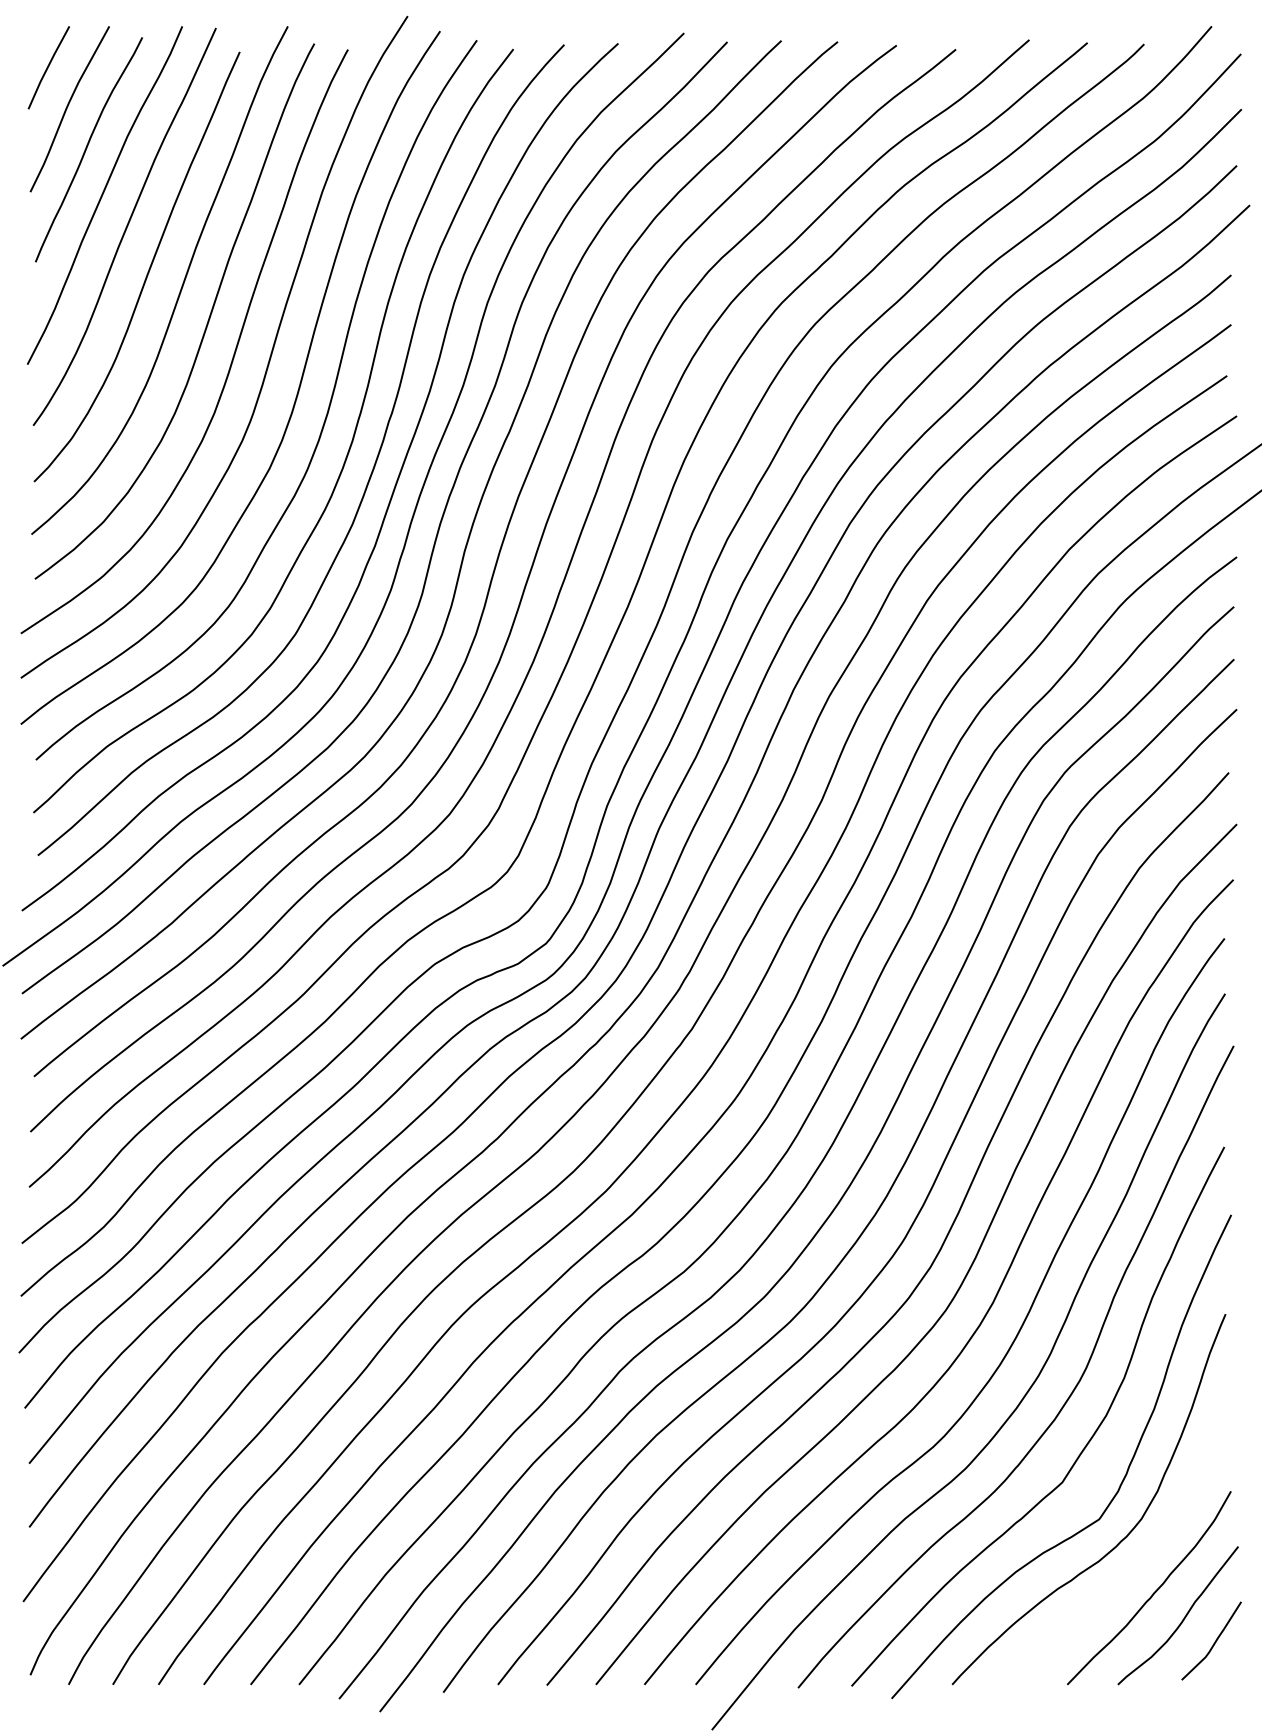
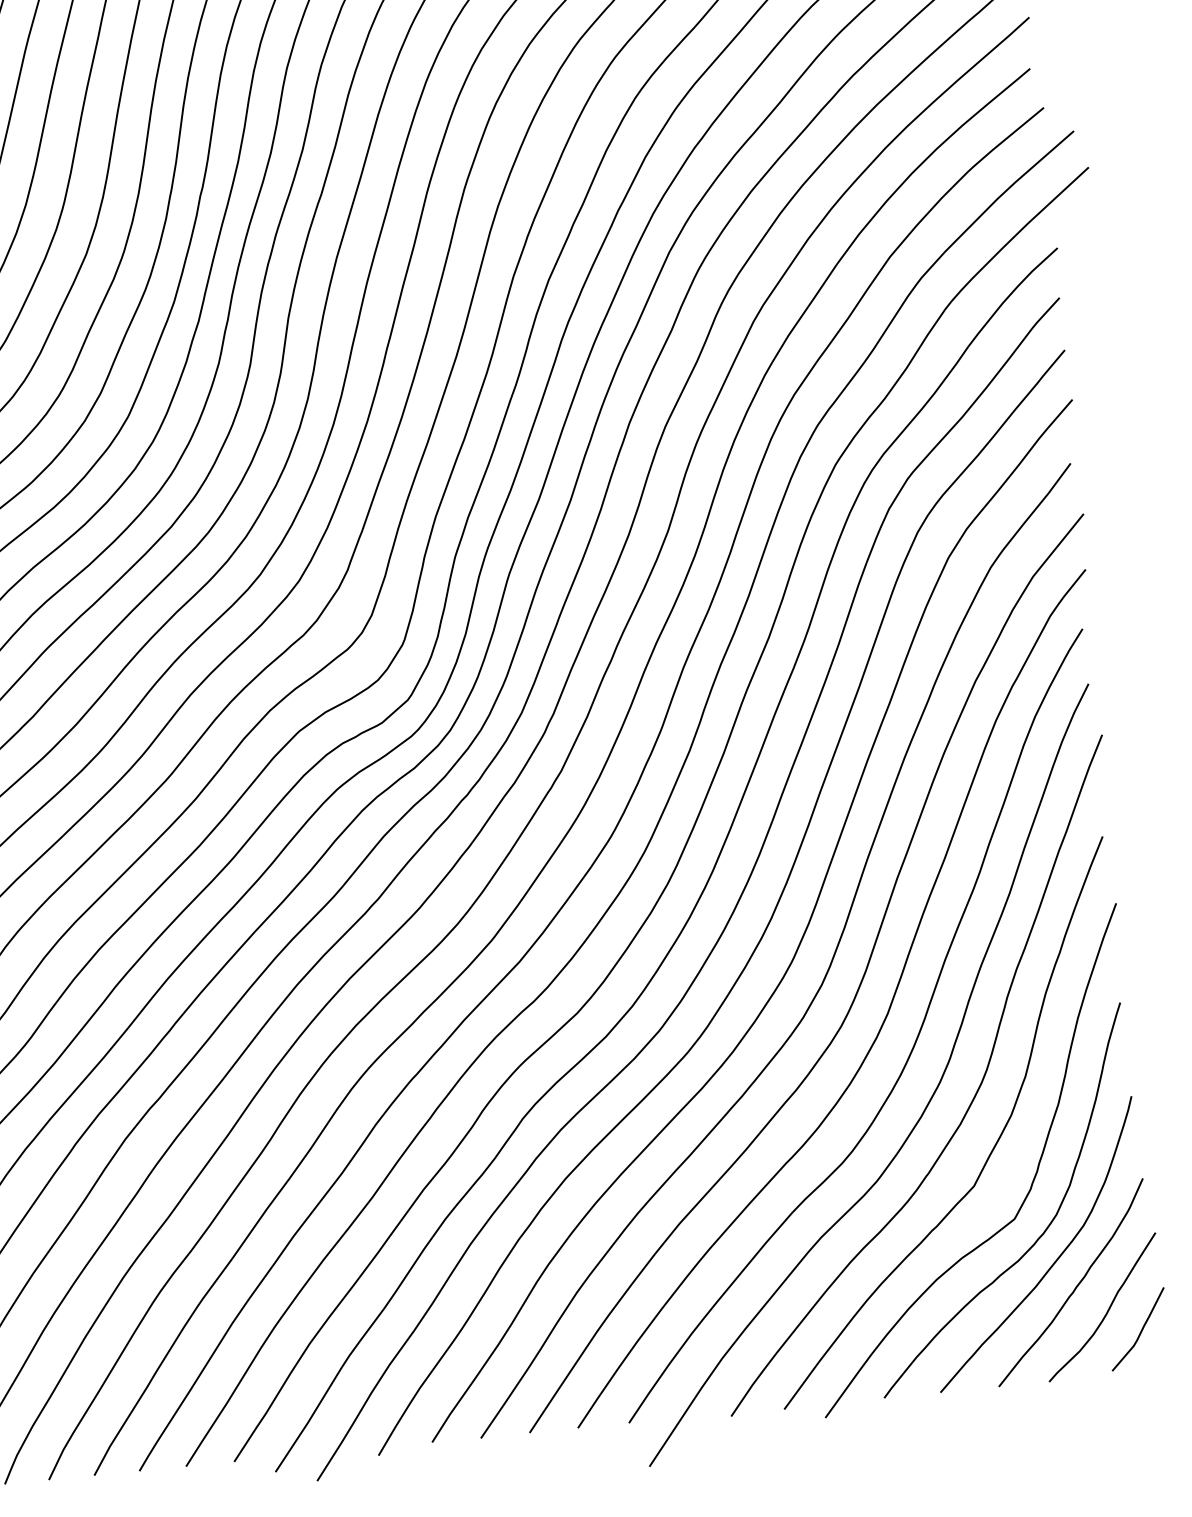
curve: (1136, 1563) -> (1055, 1259), added

